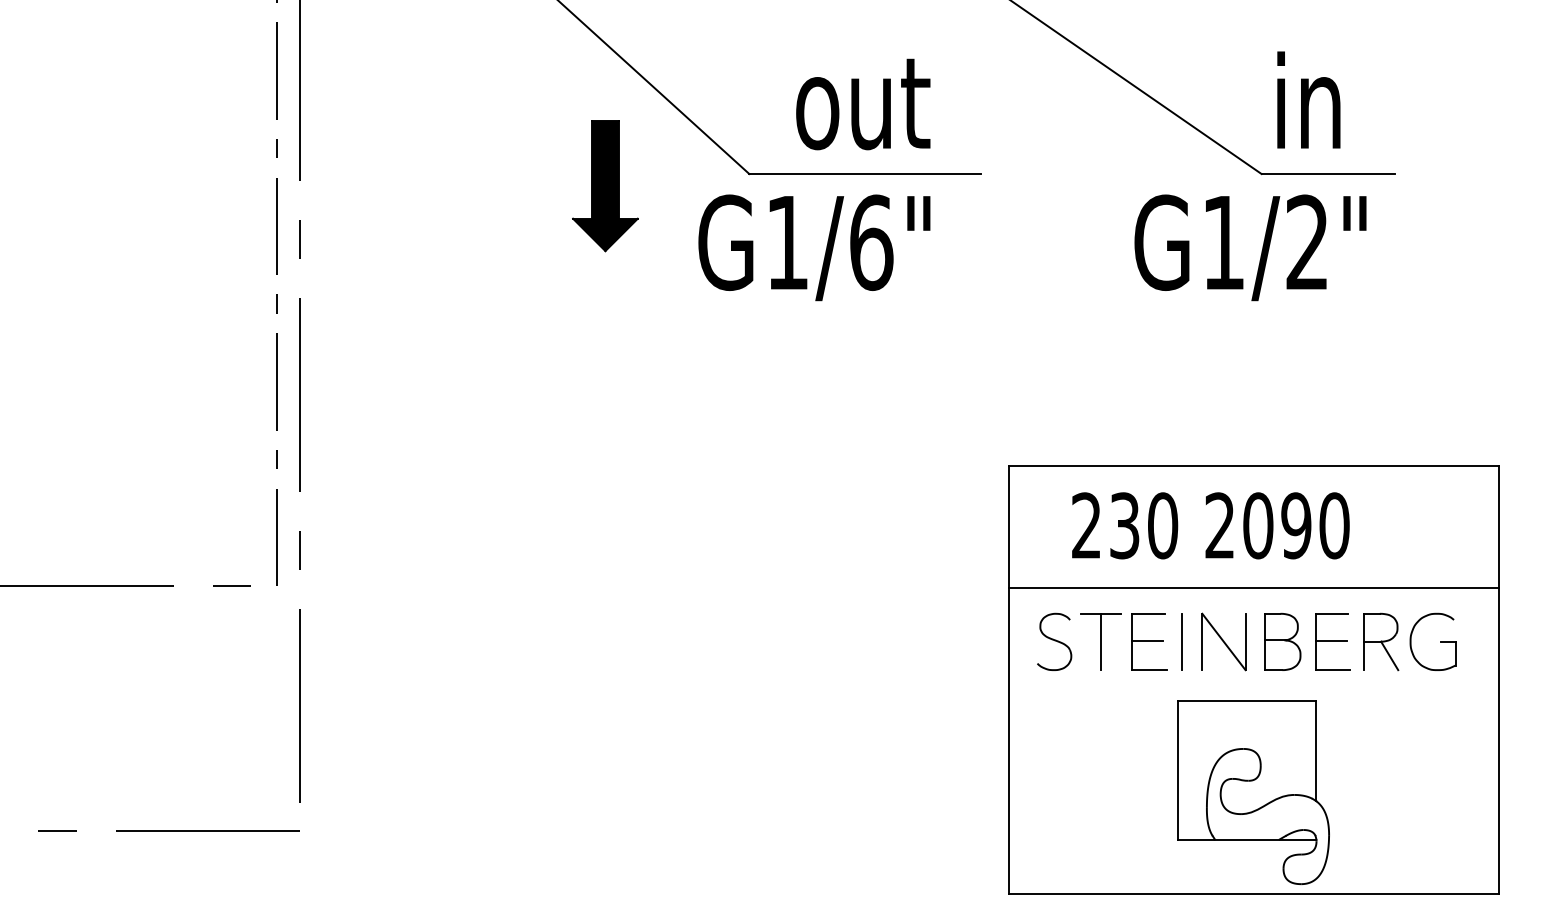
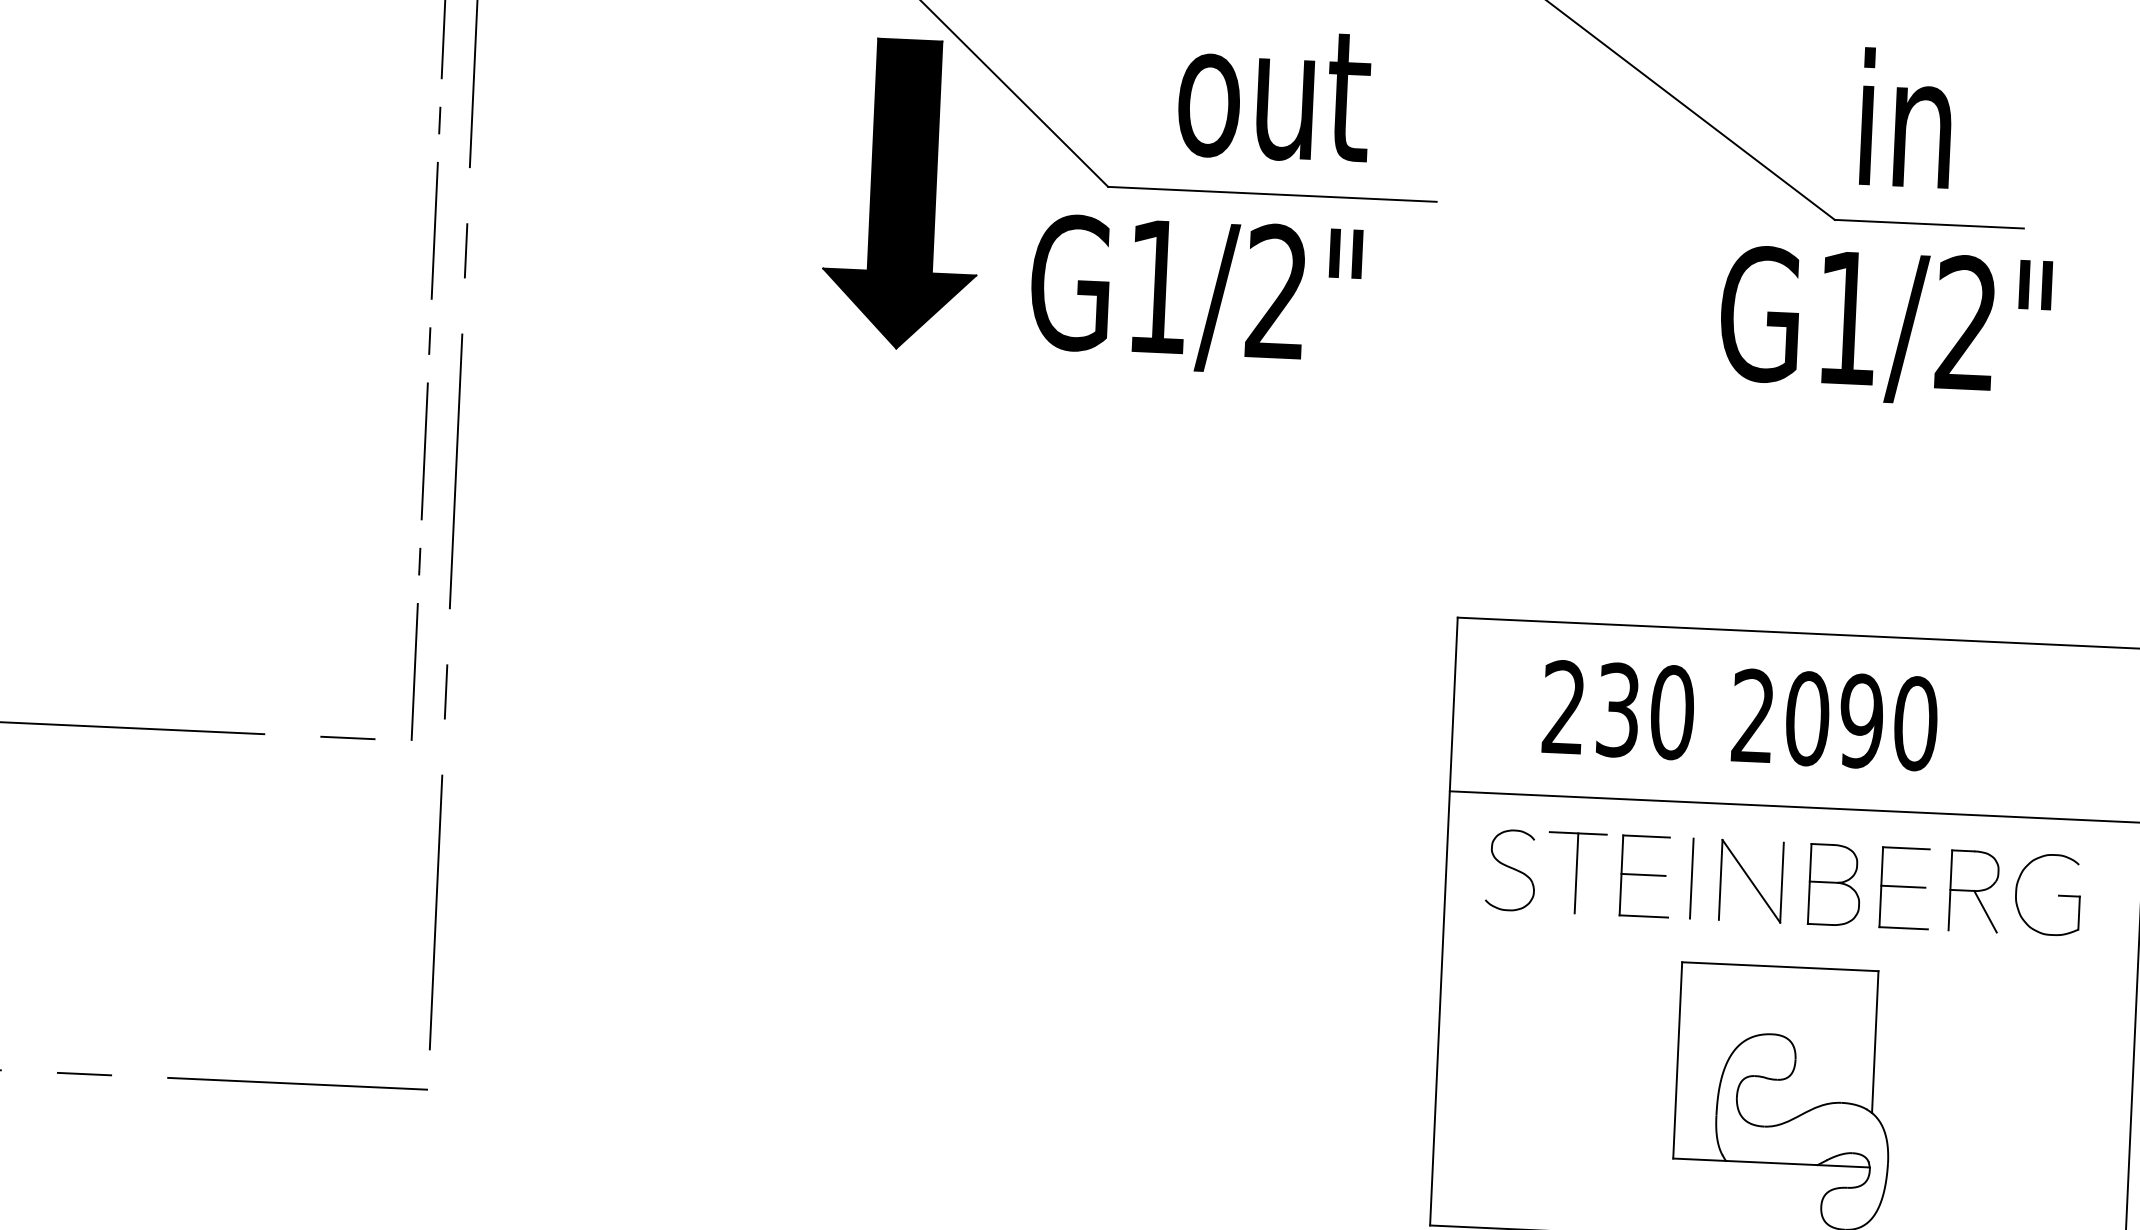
part: (605, 185) -> (903, 193), size x1.67
text: (871, 242) -> (1277, 291), G1/6" -> G1/2"
text: (1250, 247) -> (1885, 326), moved

